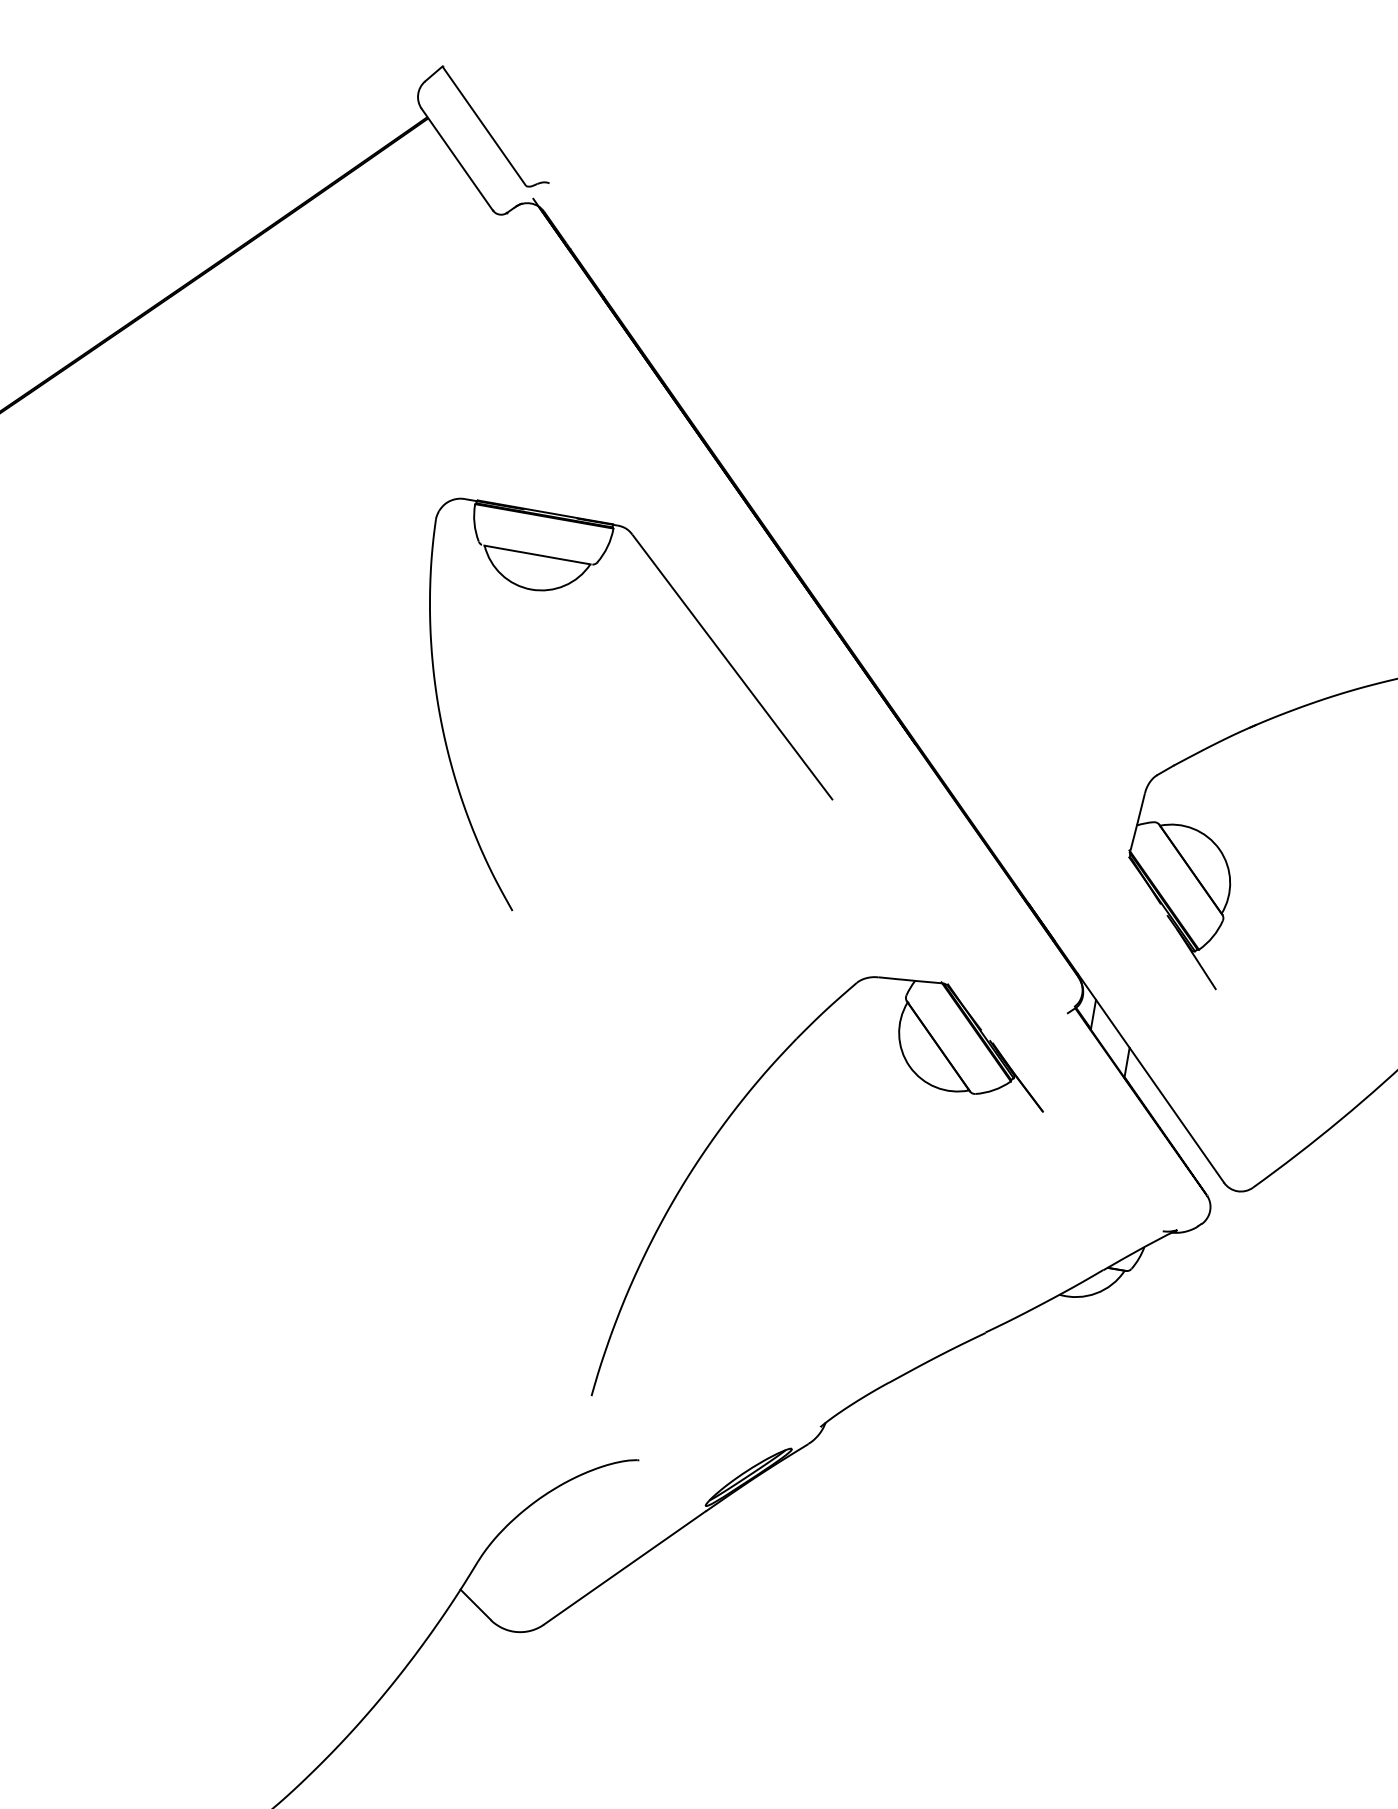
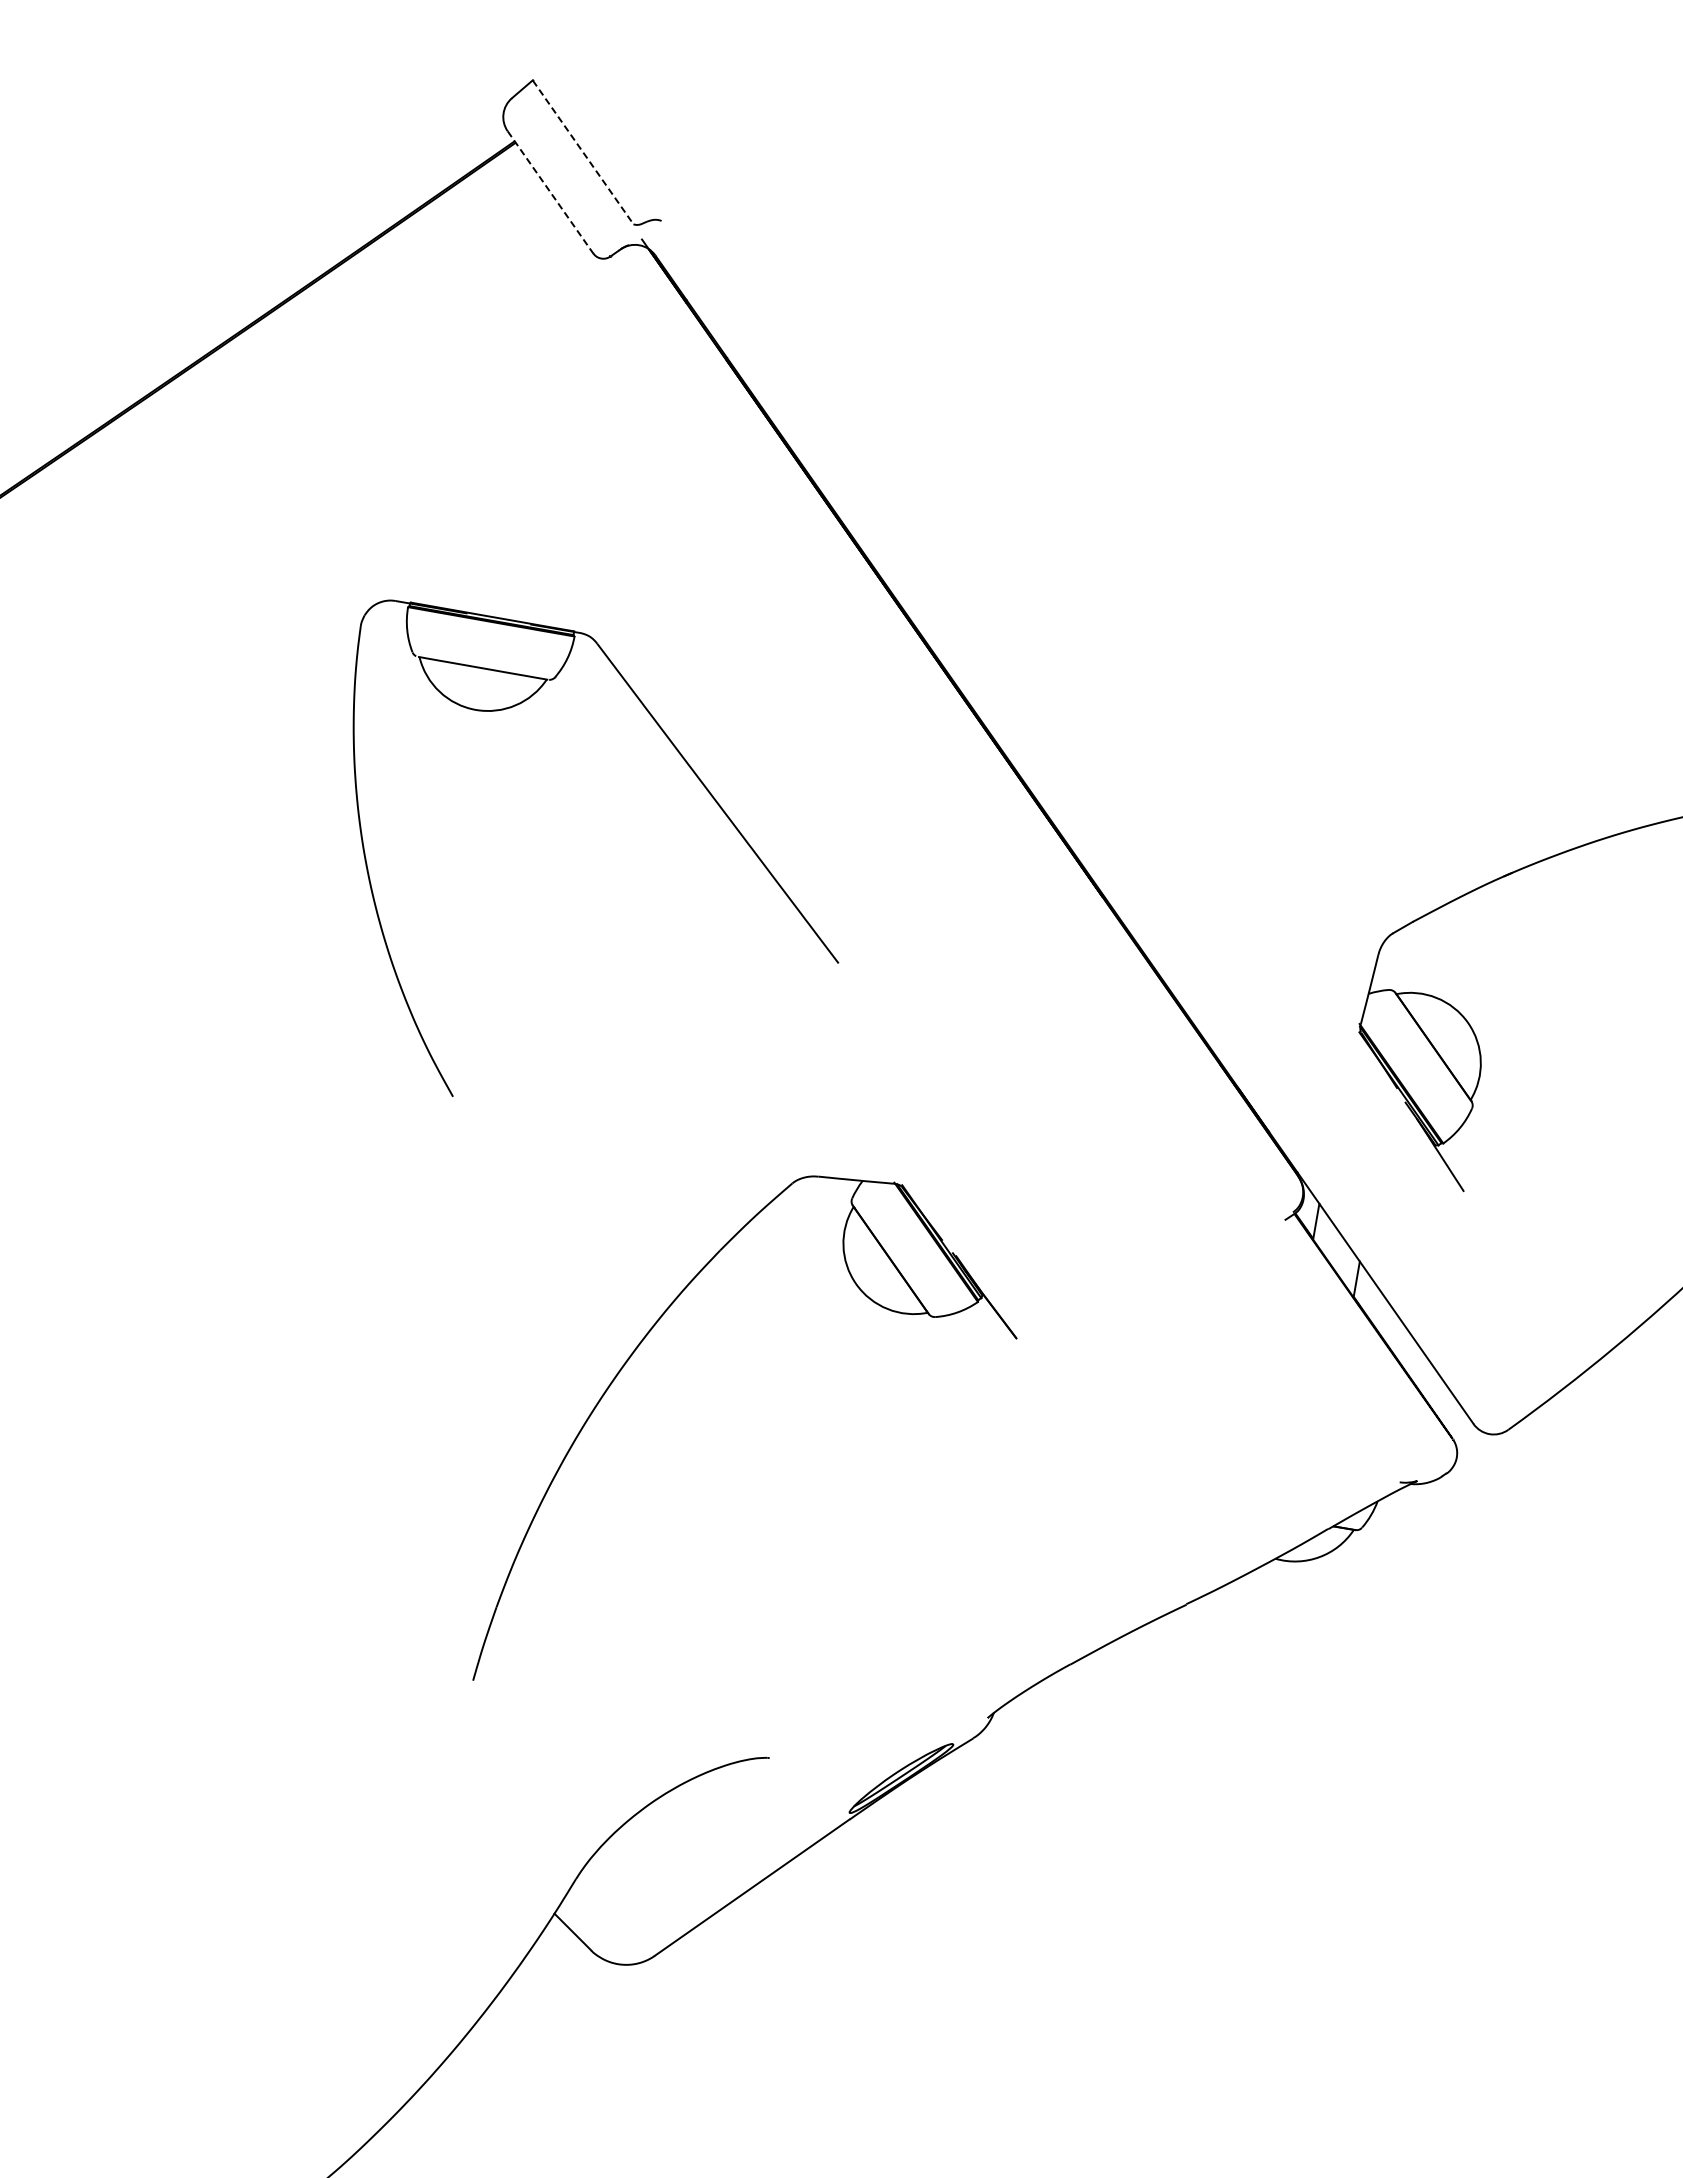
line: (484, 126) -> (583, 152), solid -> dashed
line: (457, 159) -> (550, 192), solid -> dashed
part: (713, 643) -> (694, 774), moved
part: (728, 1119) -> (638, 1347), moved

